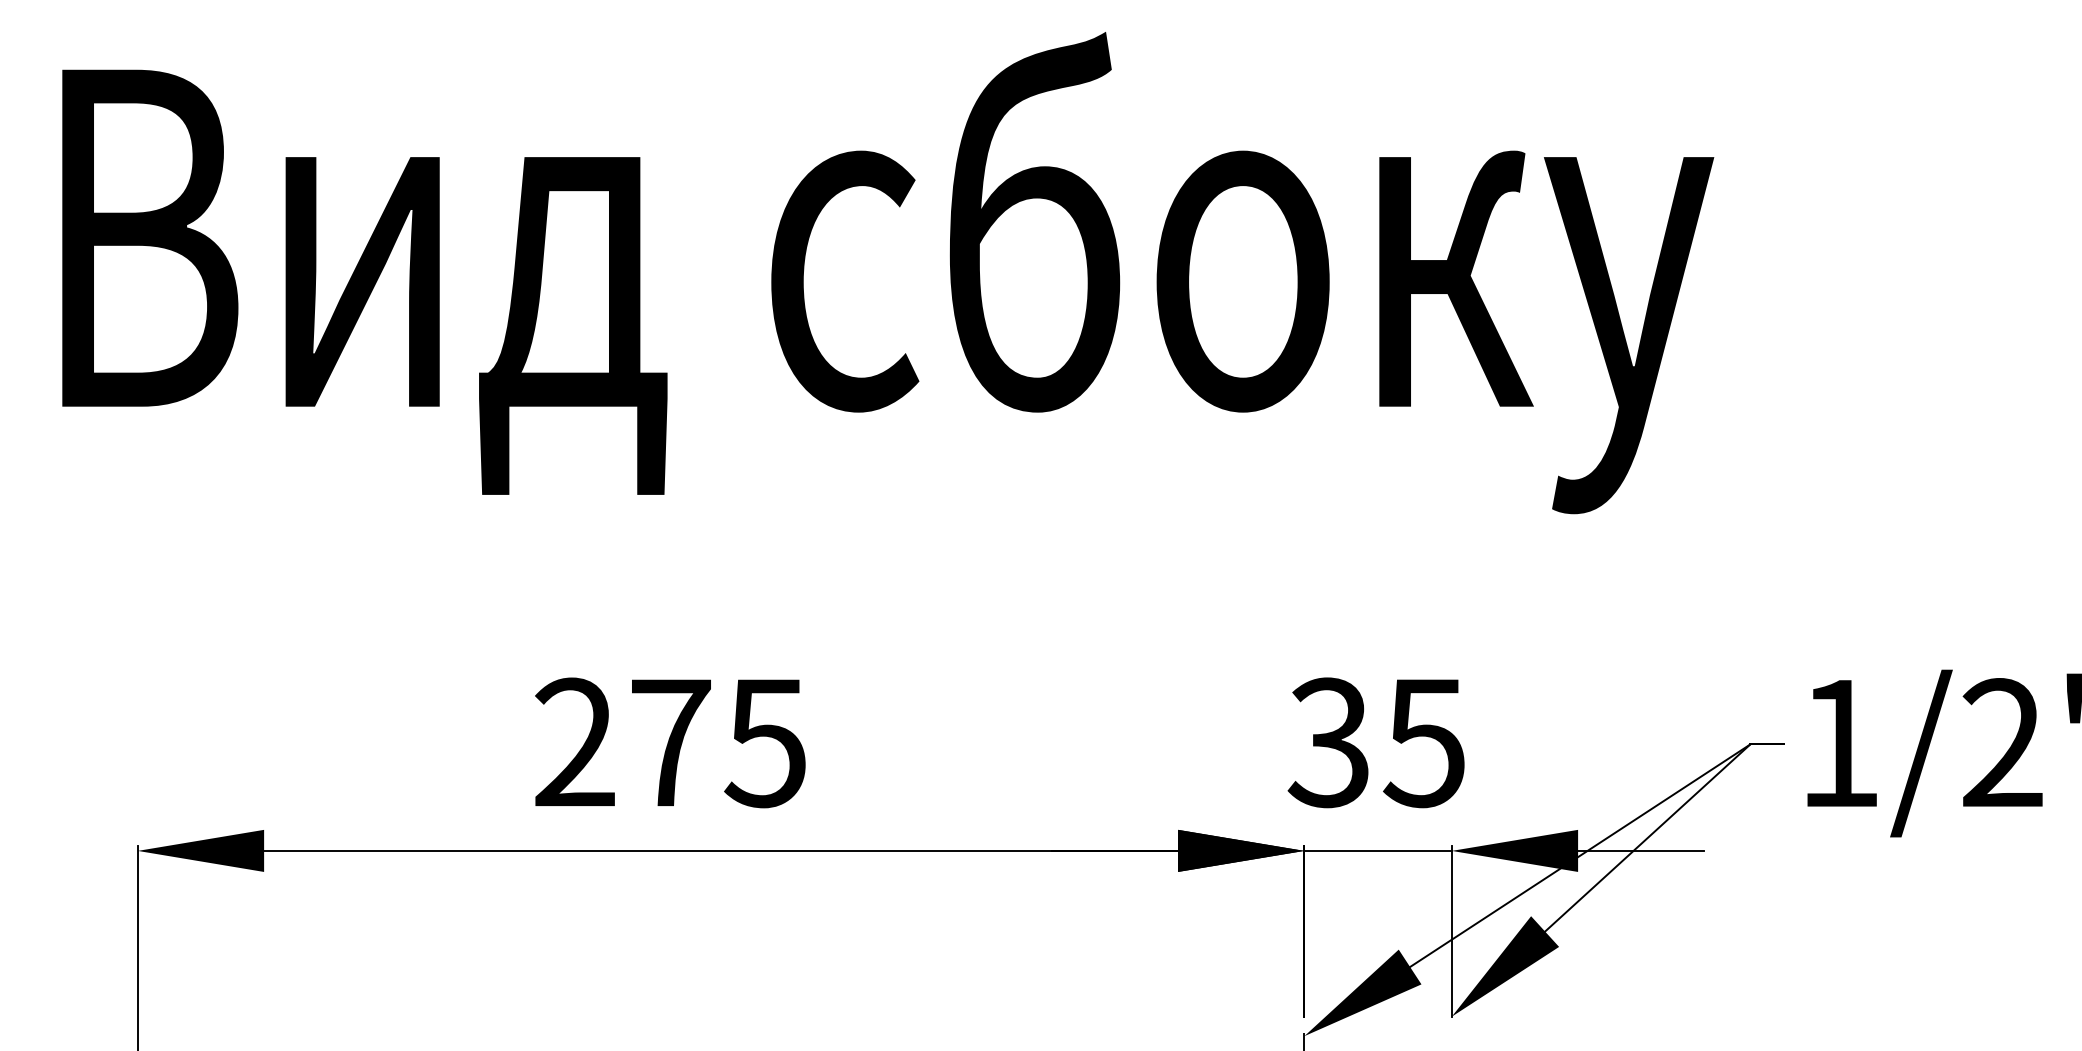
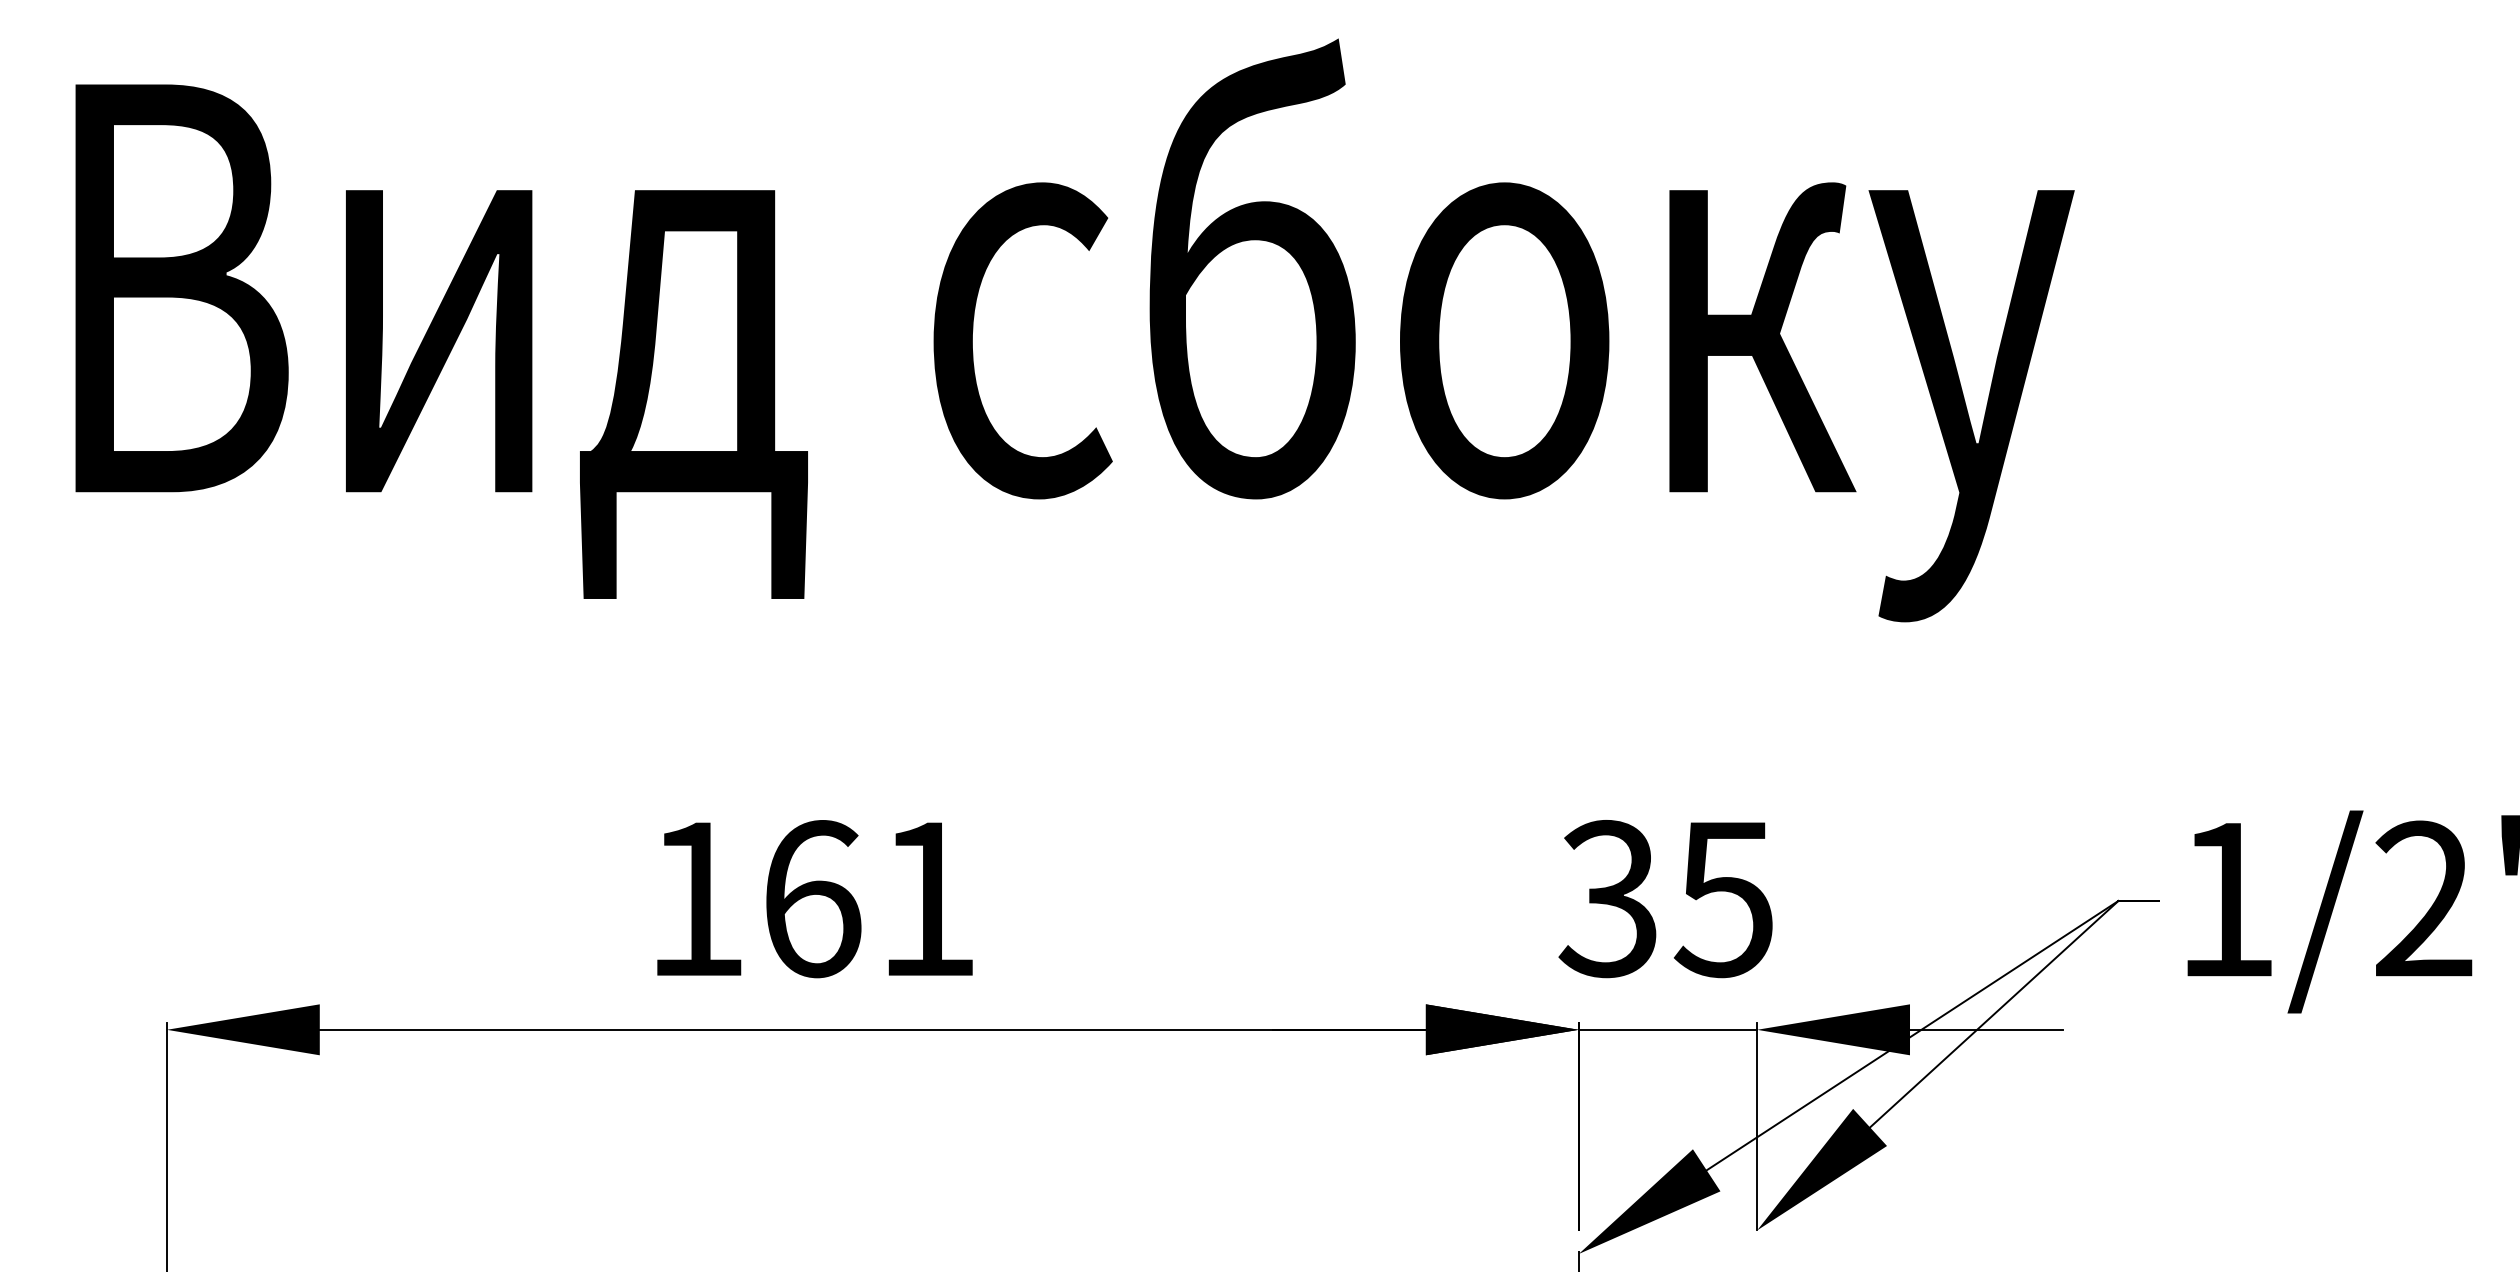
text: (670, 743) -> (811, 899), 275 -> 161

